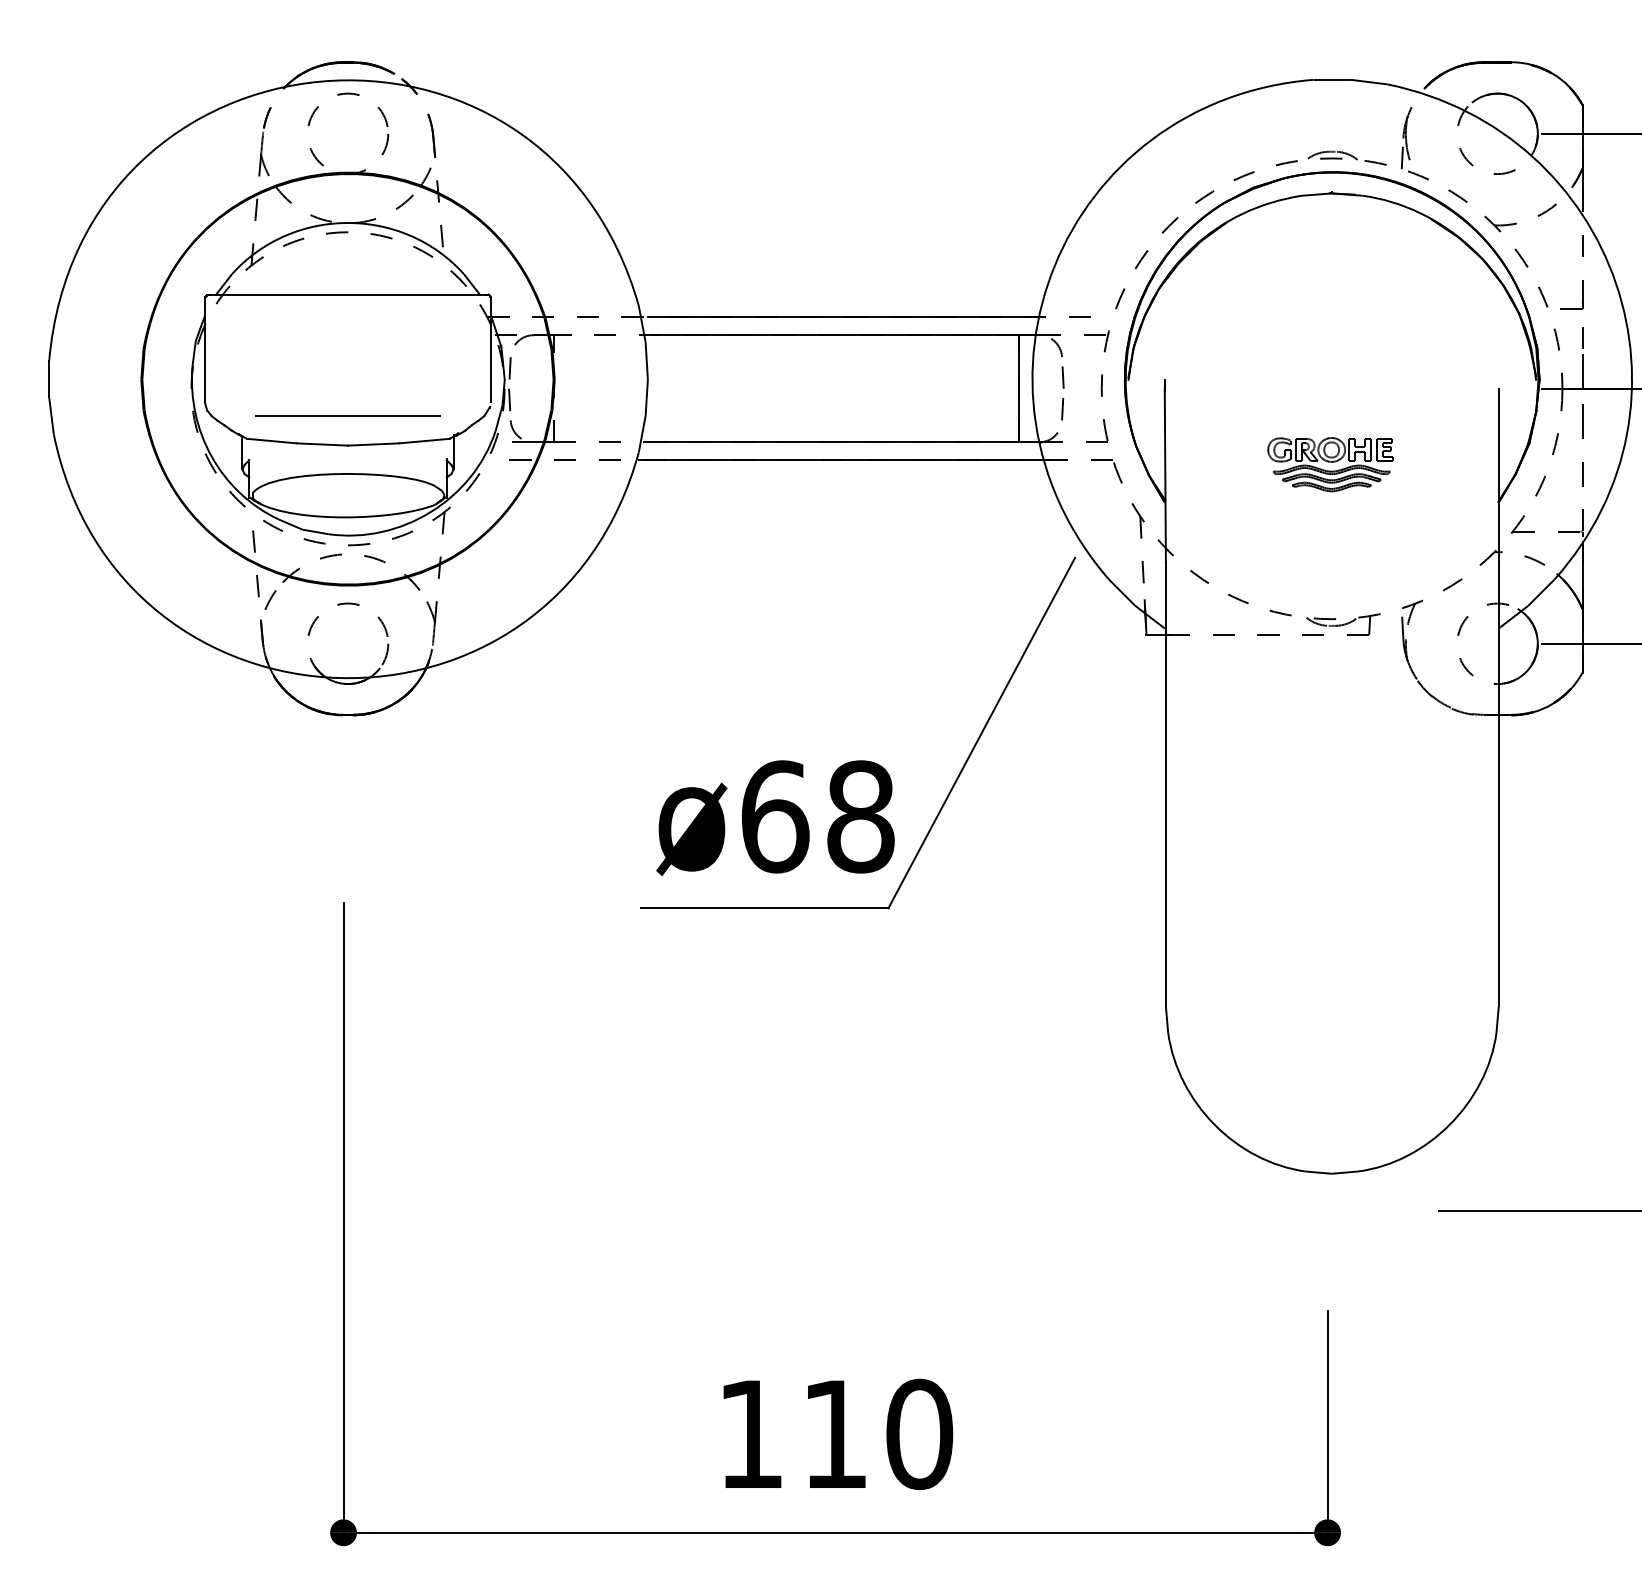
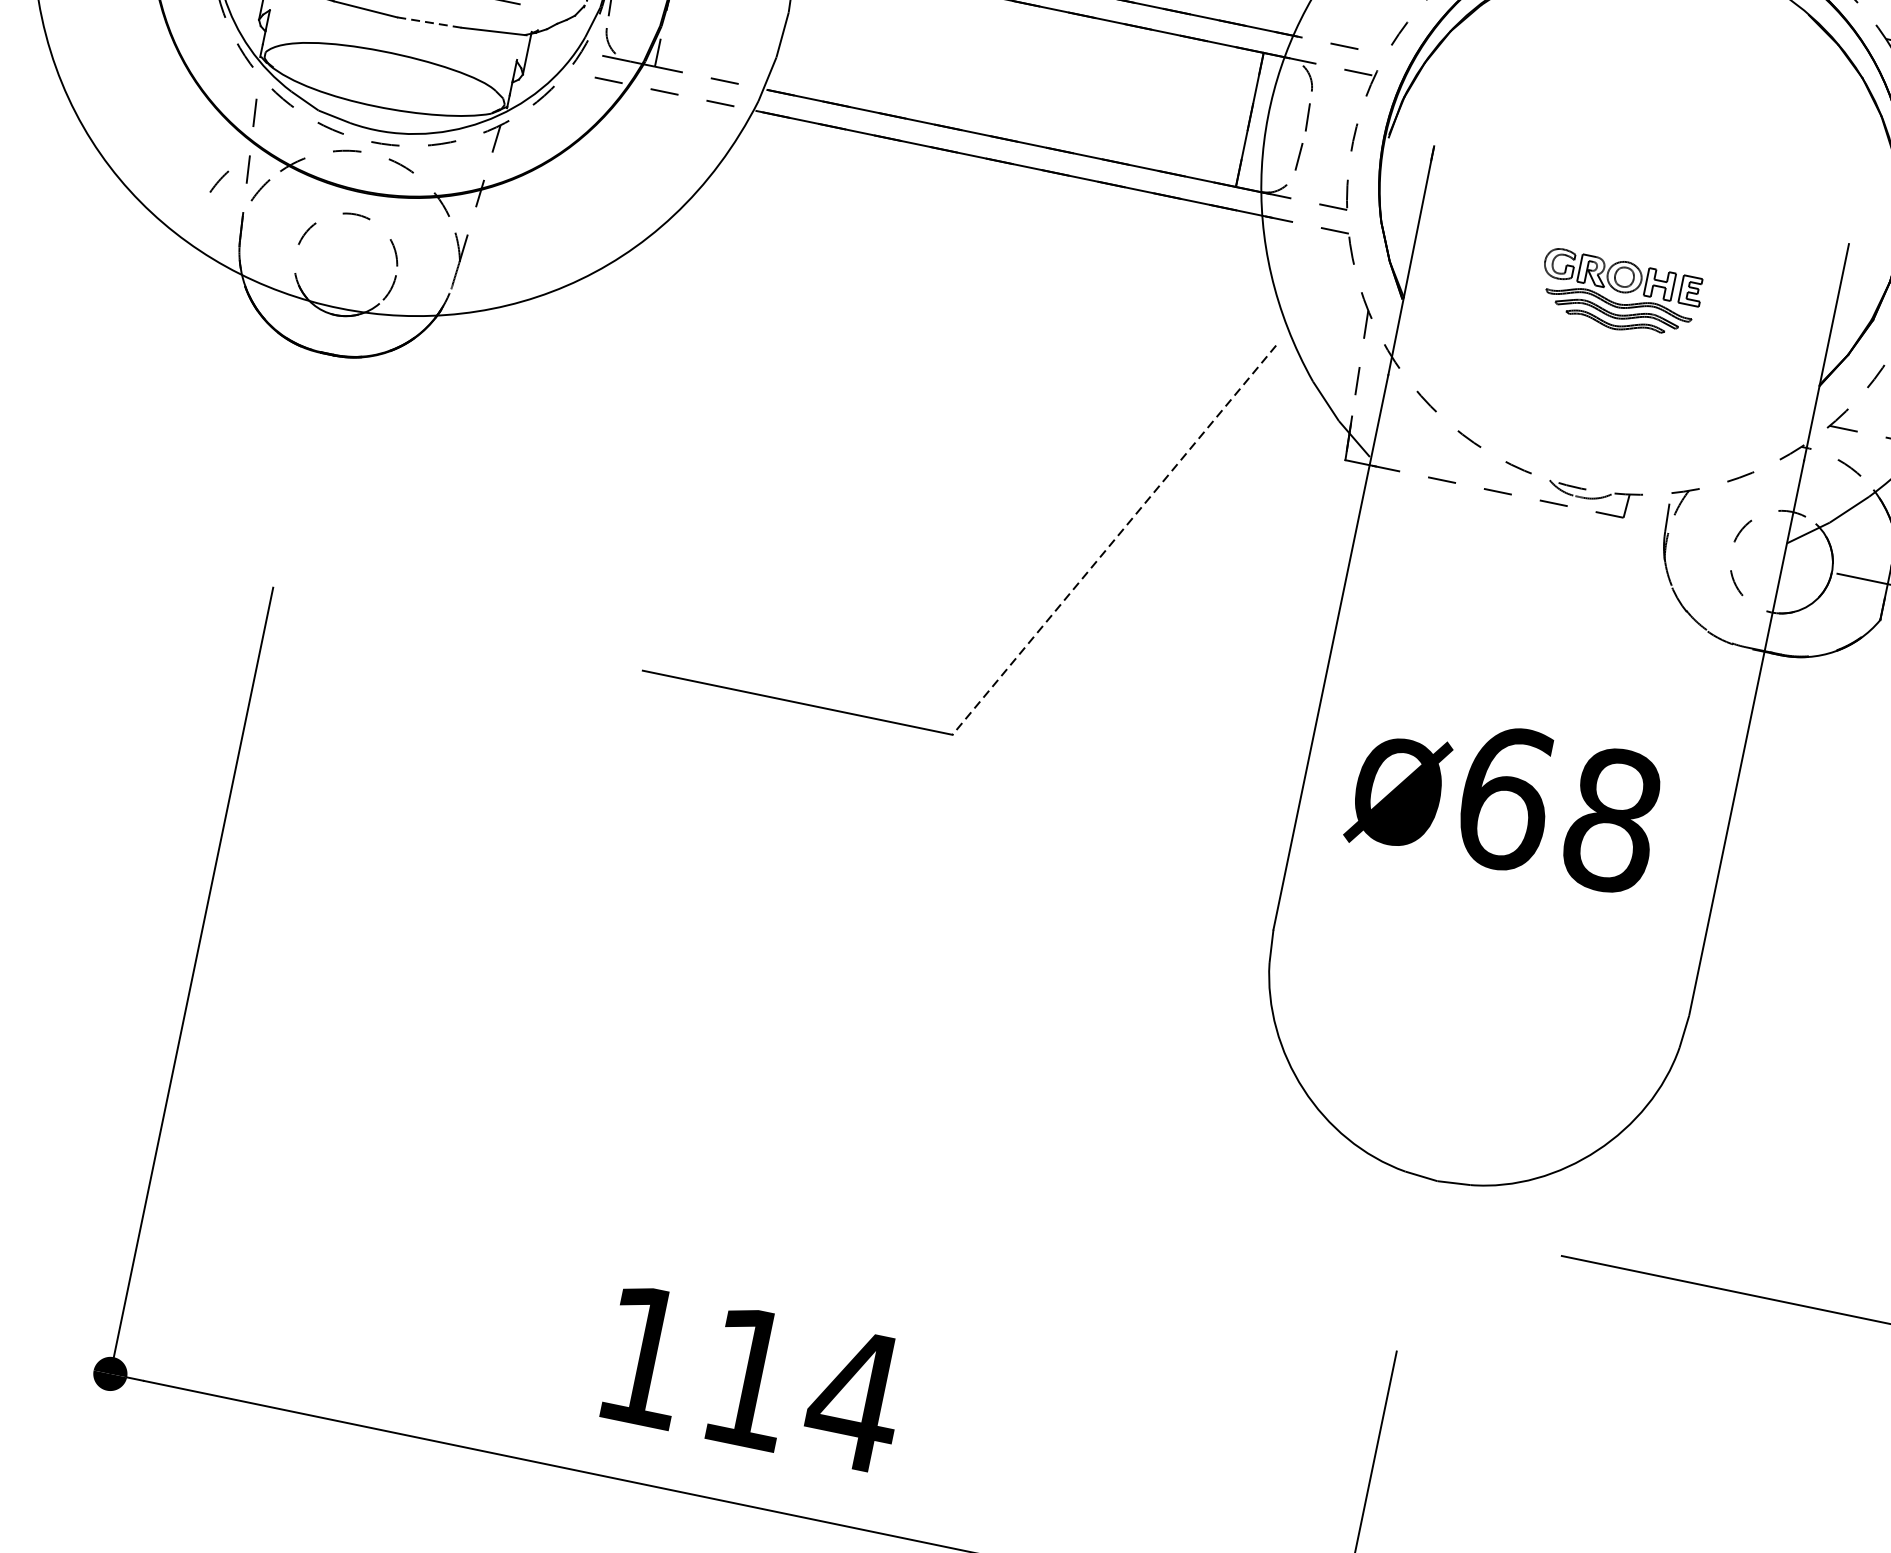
line: (373, 444) -> (429, 22), solid -> dashed
line: (237, 599) -> (219, 180), added
line: (981, 733) -> (1113, 540), solid -> dashed
text: (775, 817) -> (1505, 799), moved
text: (919, 1434) -> (855, 1400), 110 -> 114

